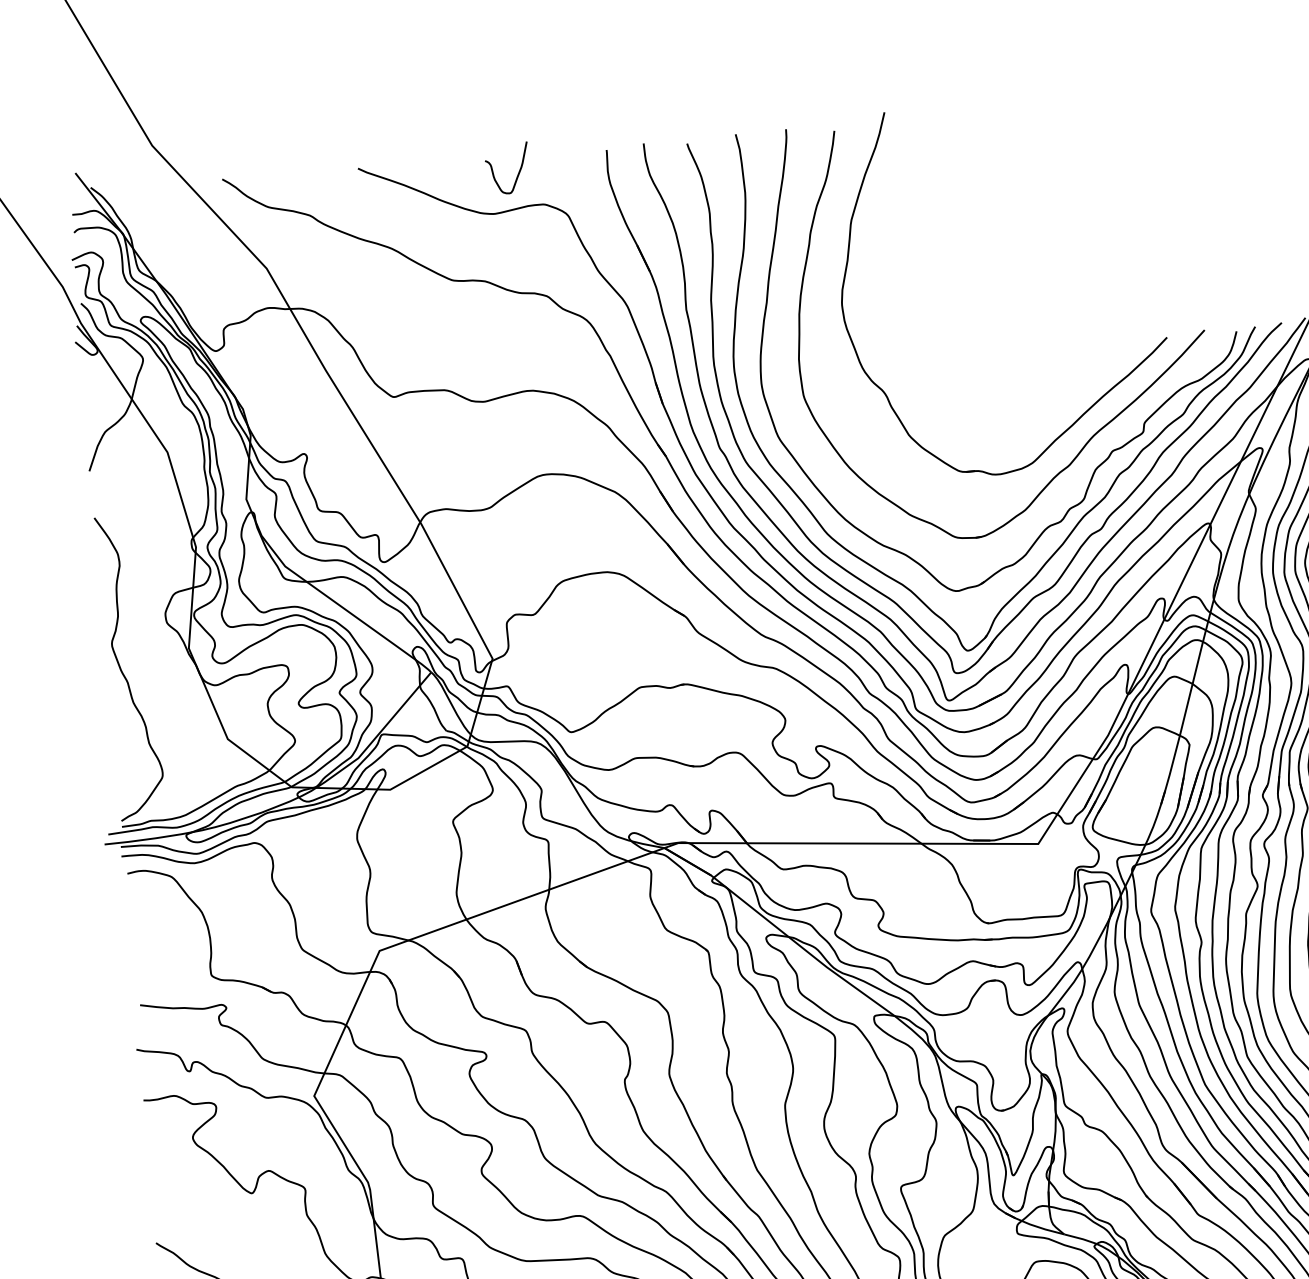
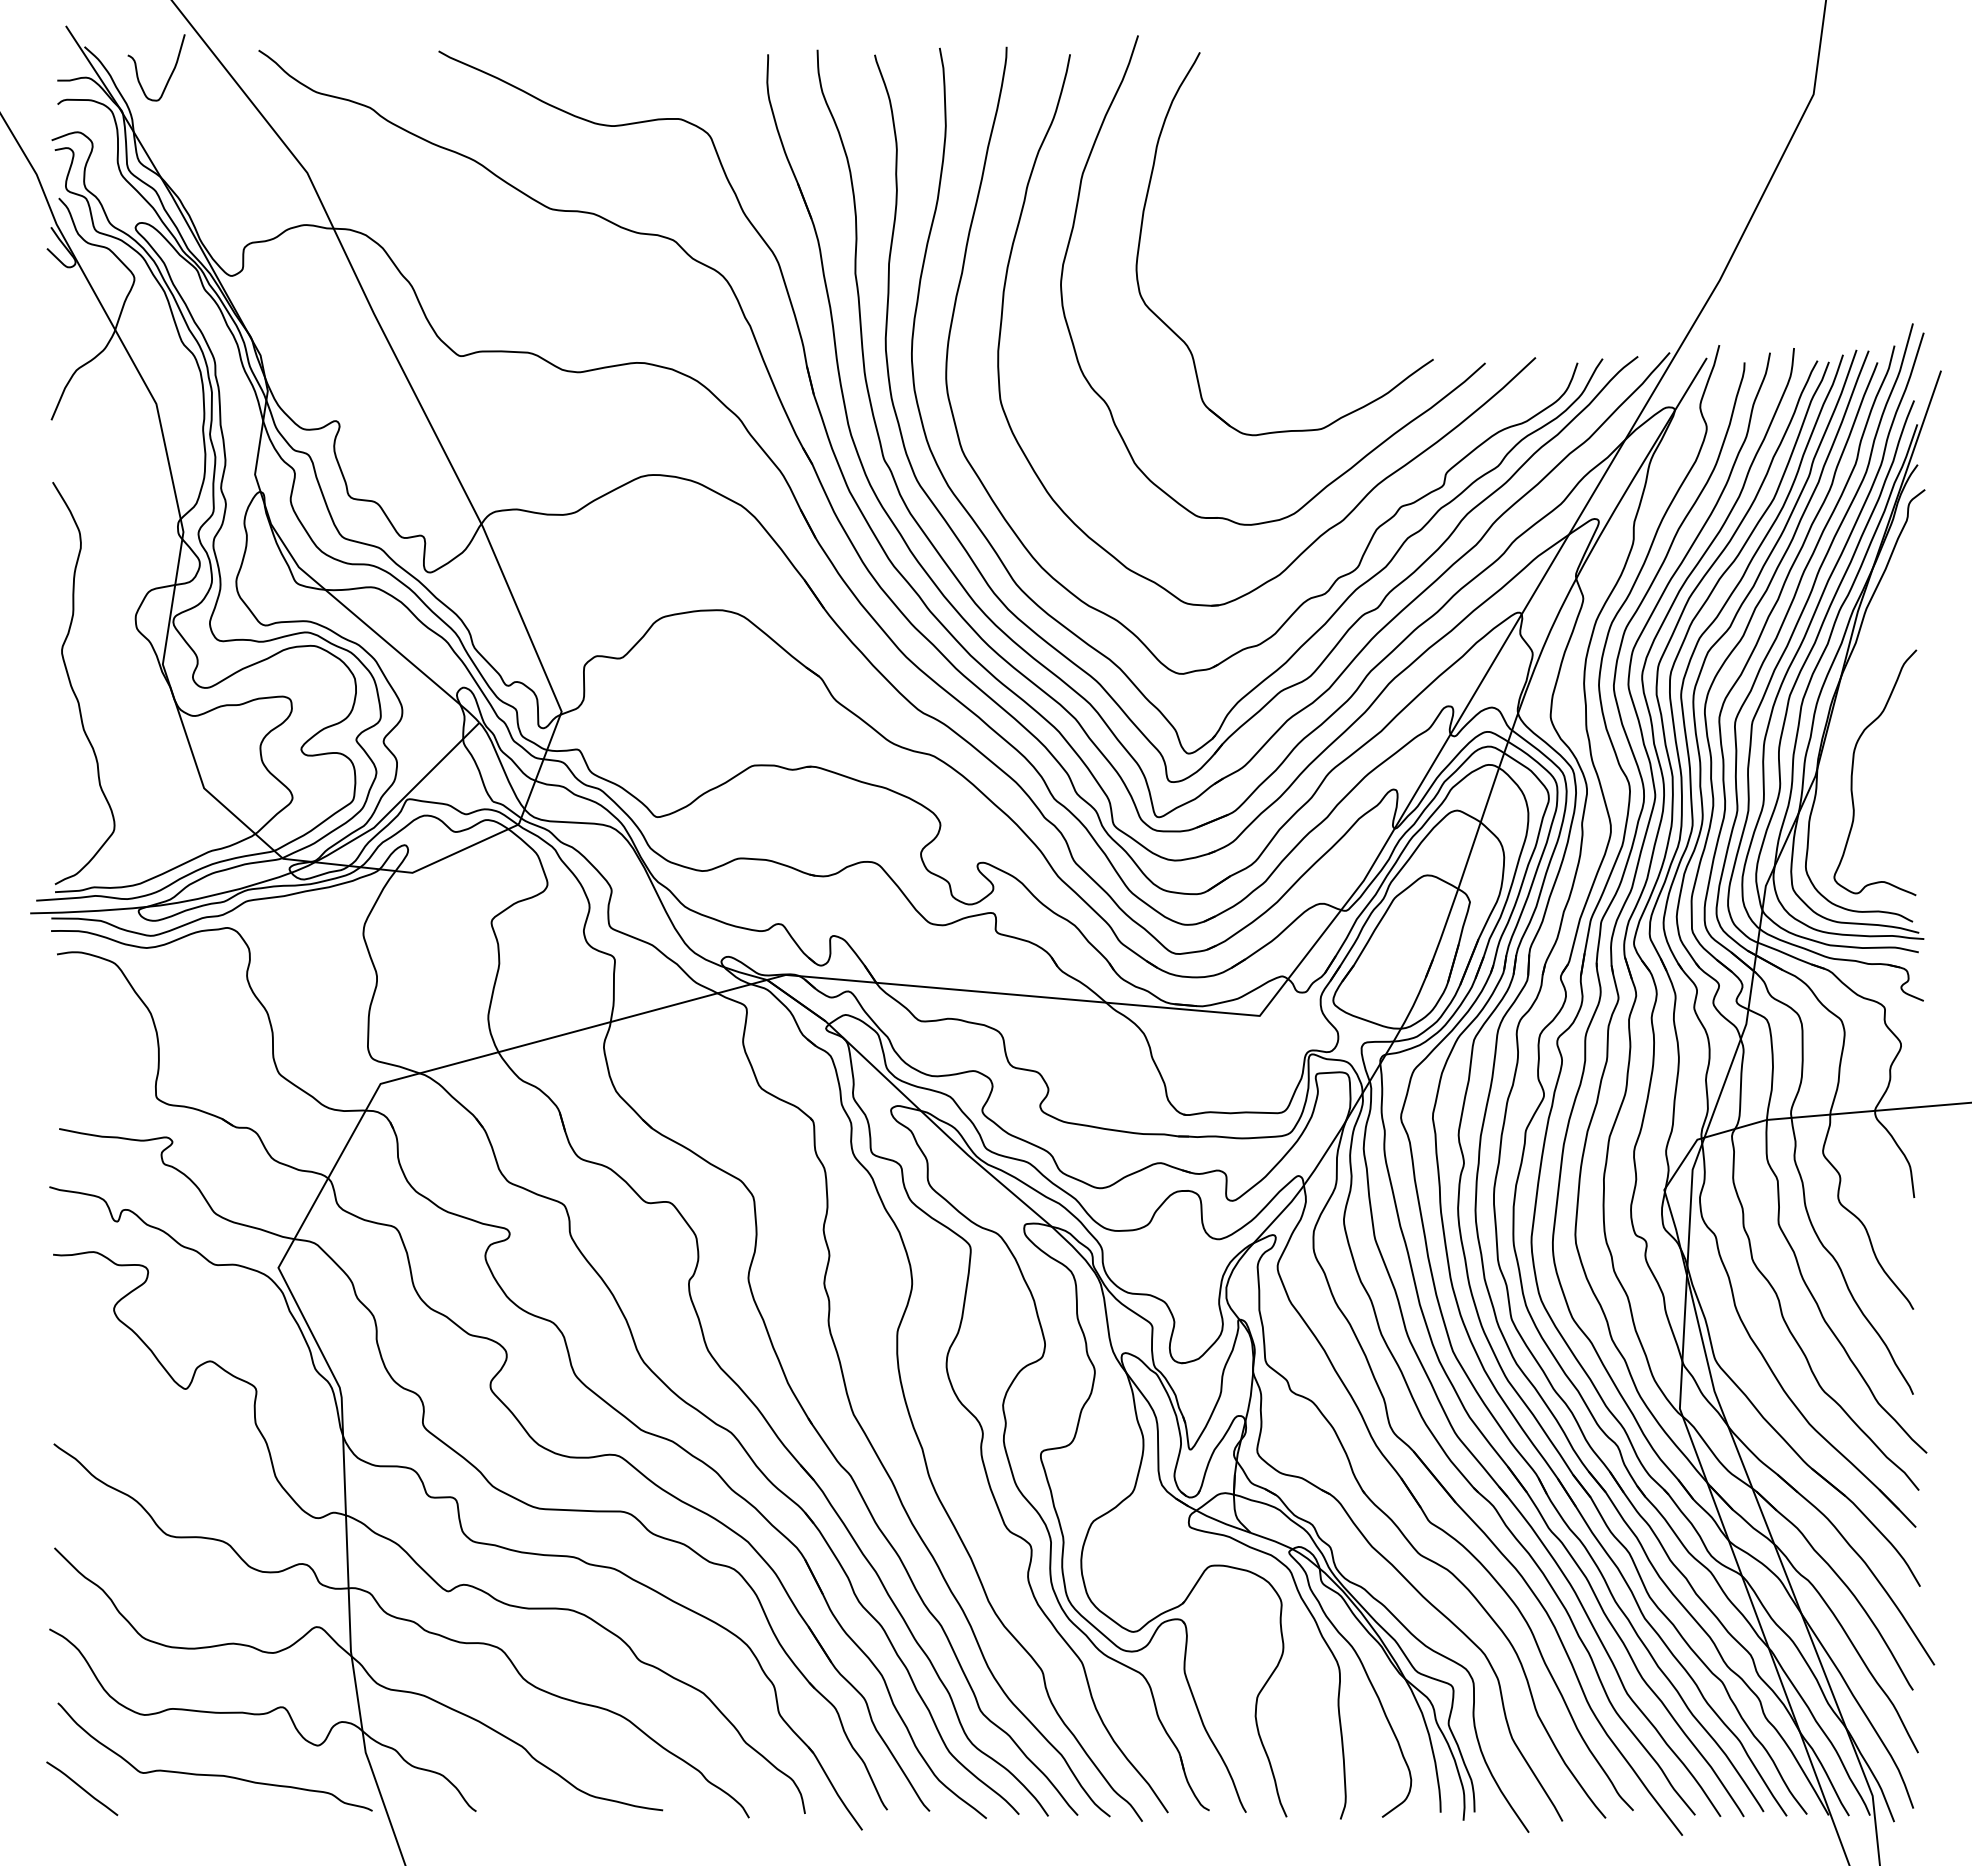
curve: (518, 172) -> (170, 74), moved
part: (939, 340) -> (1185, 342), added

